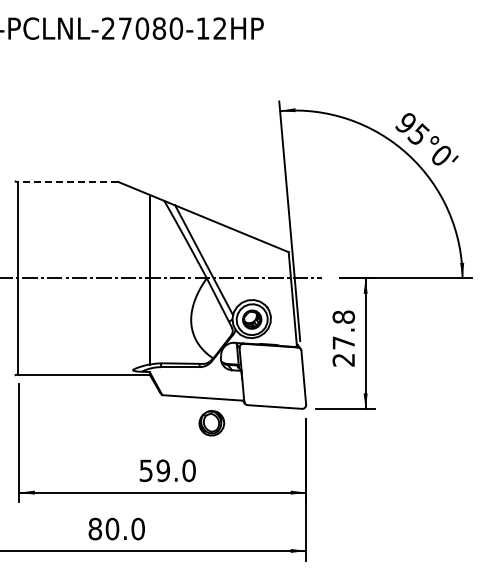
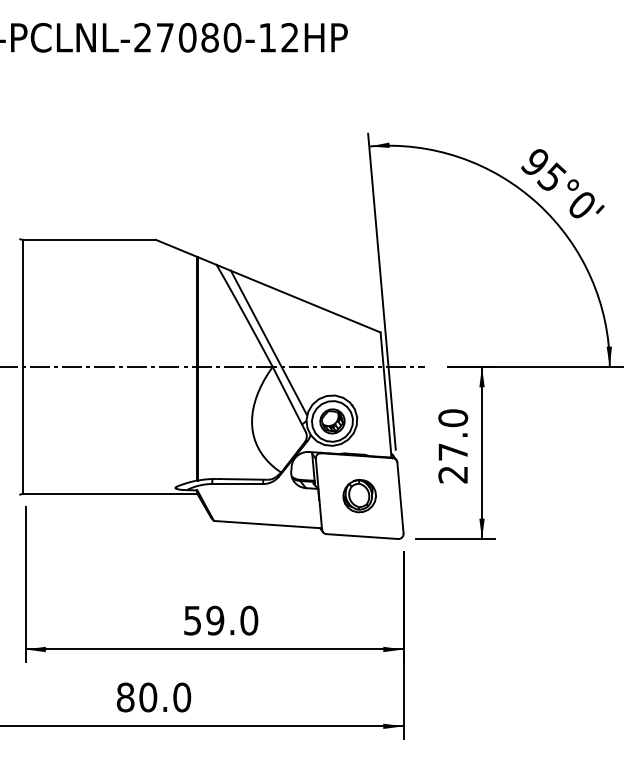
line: (67, 181) -> (88, 239), dashed -> solid
text: (343, 316) -> (452, 417), 27.8 -> 27.0
part: (211, 423) -> (359, 496), moved

